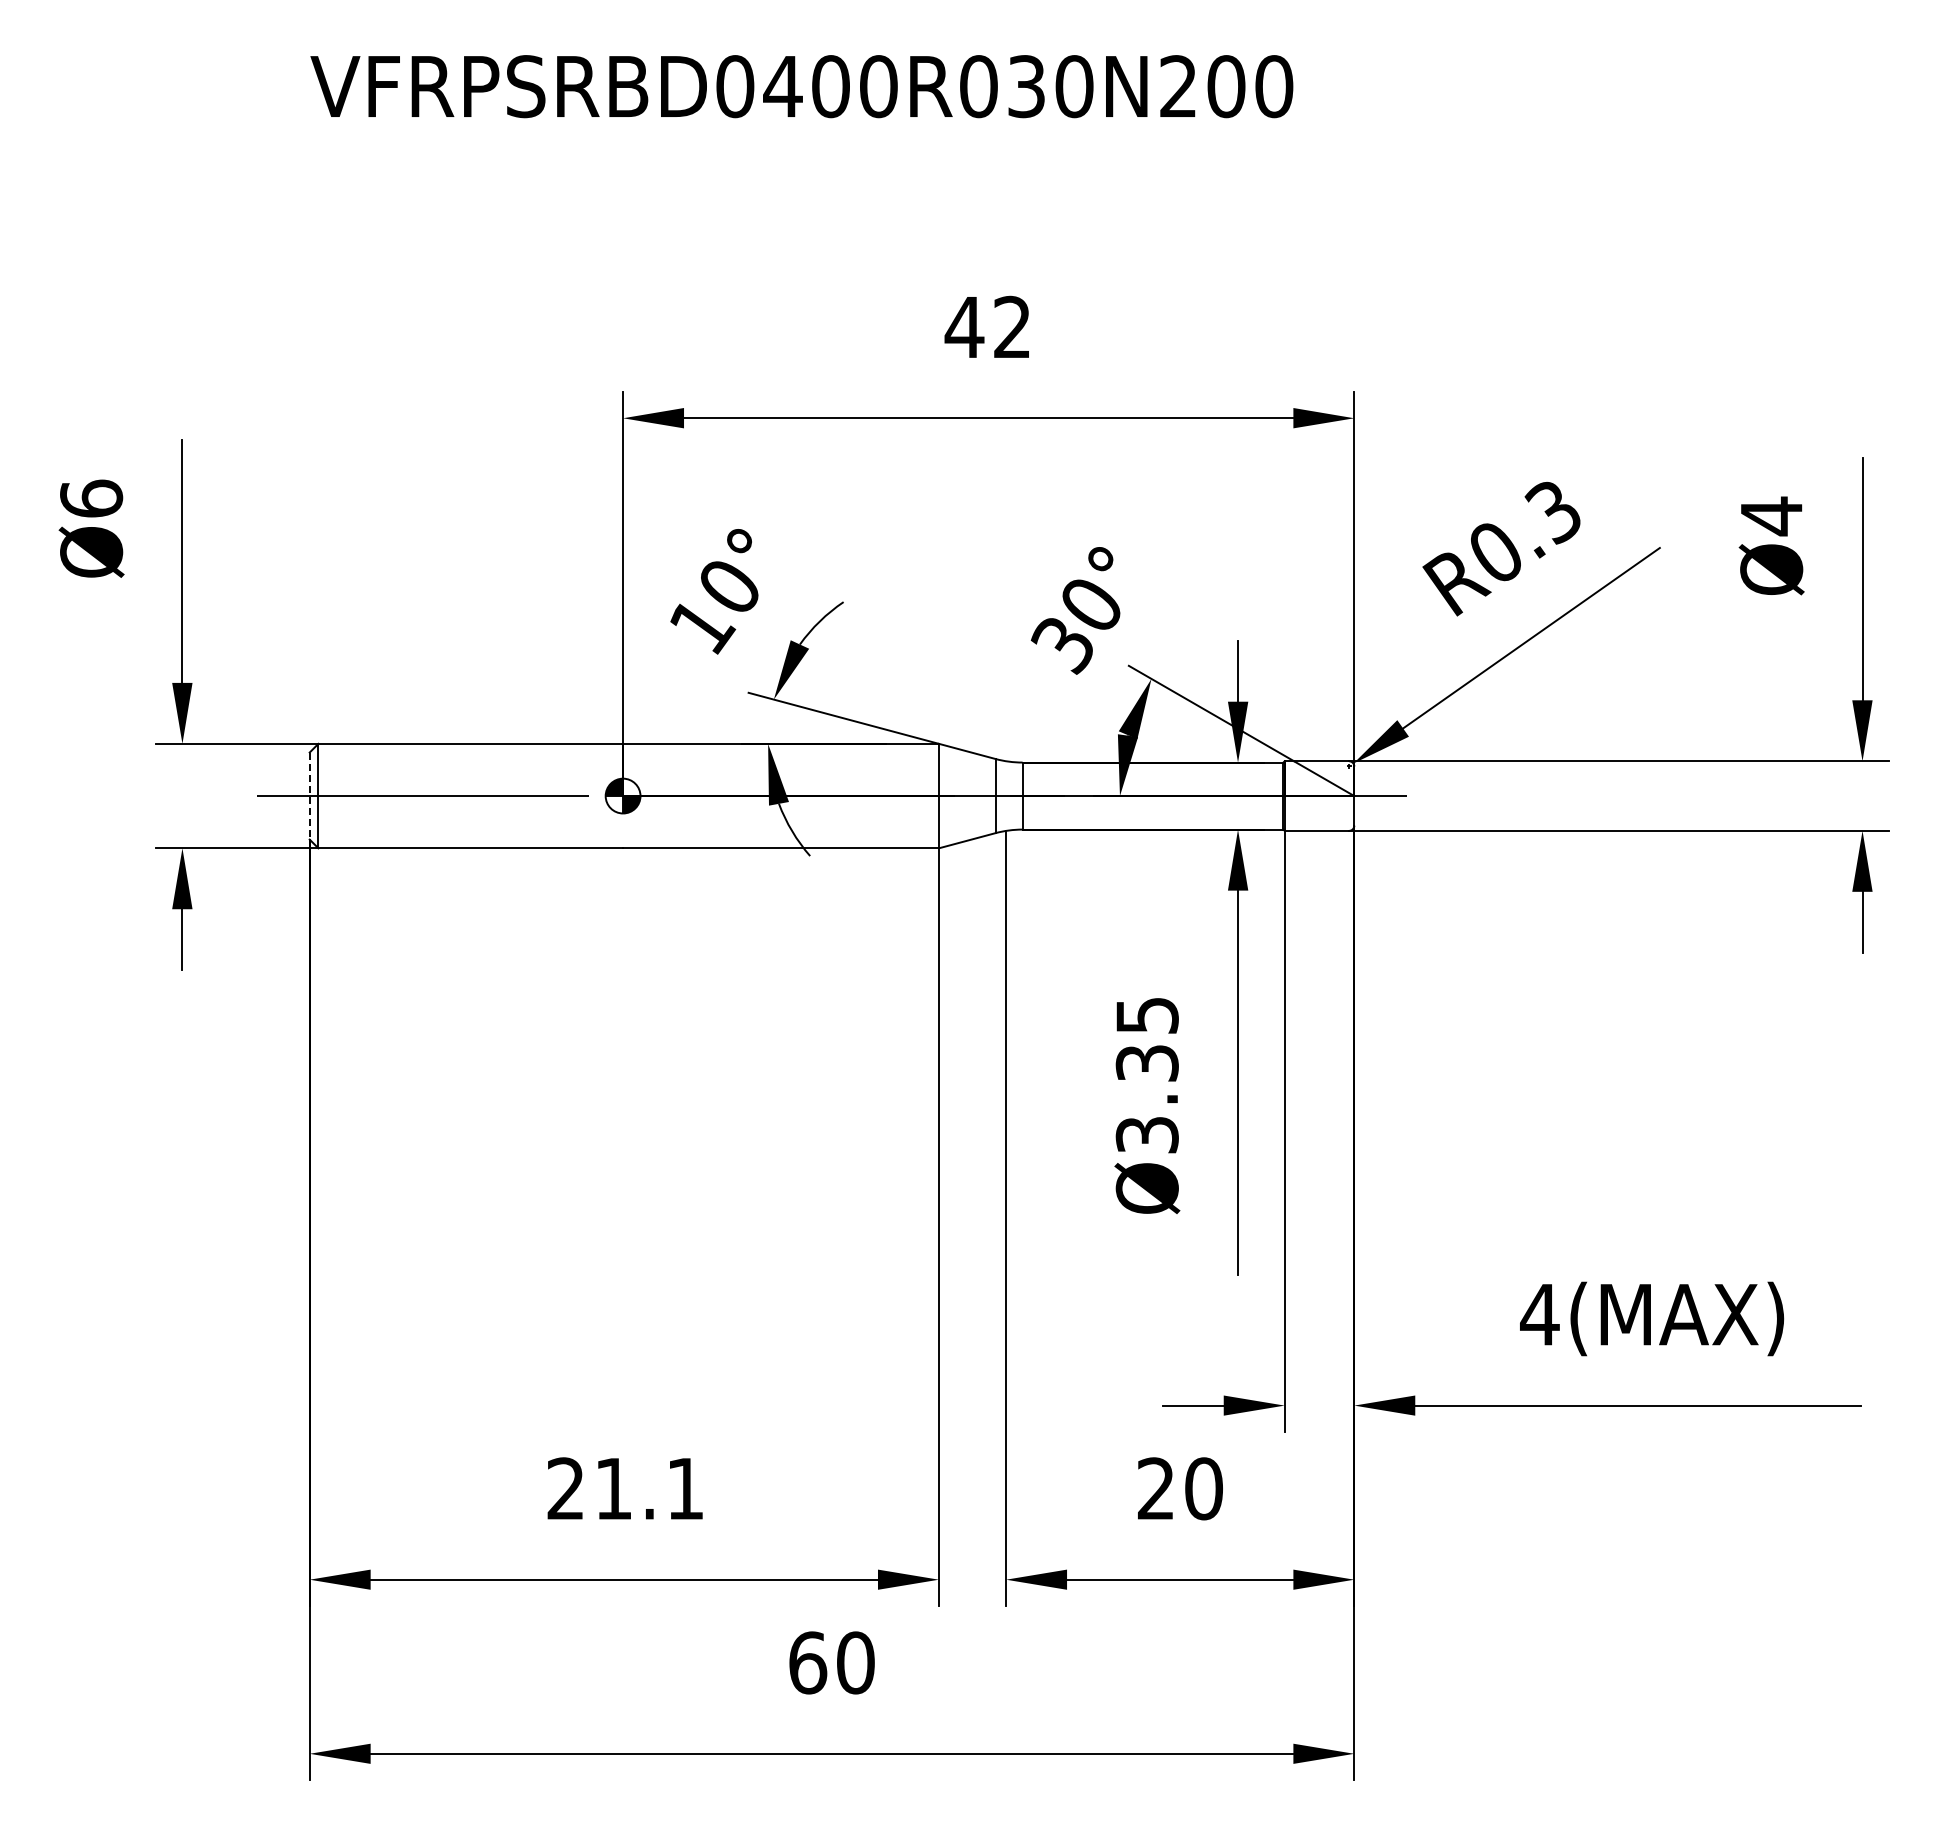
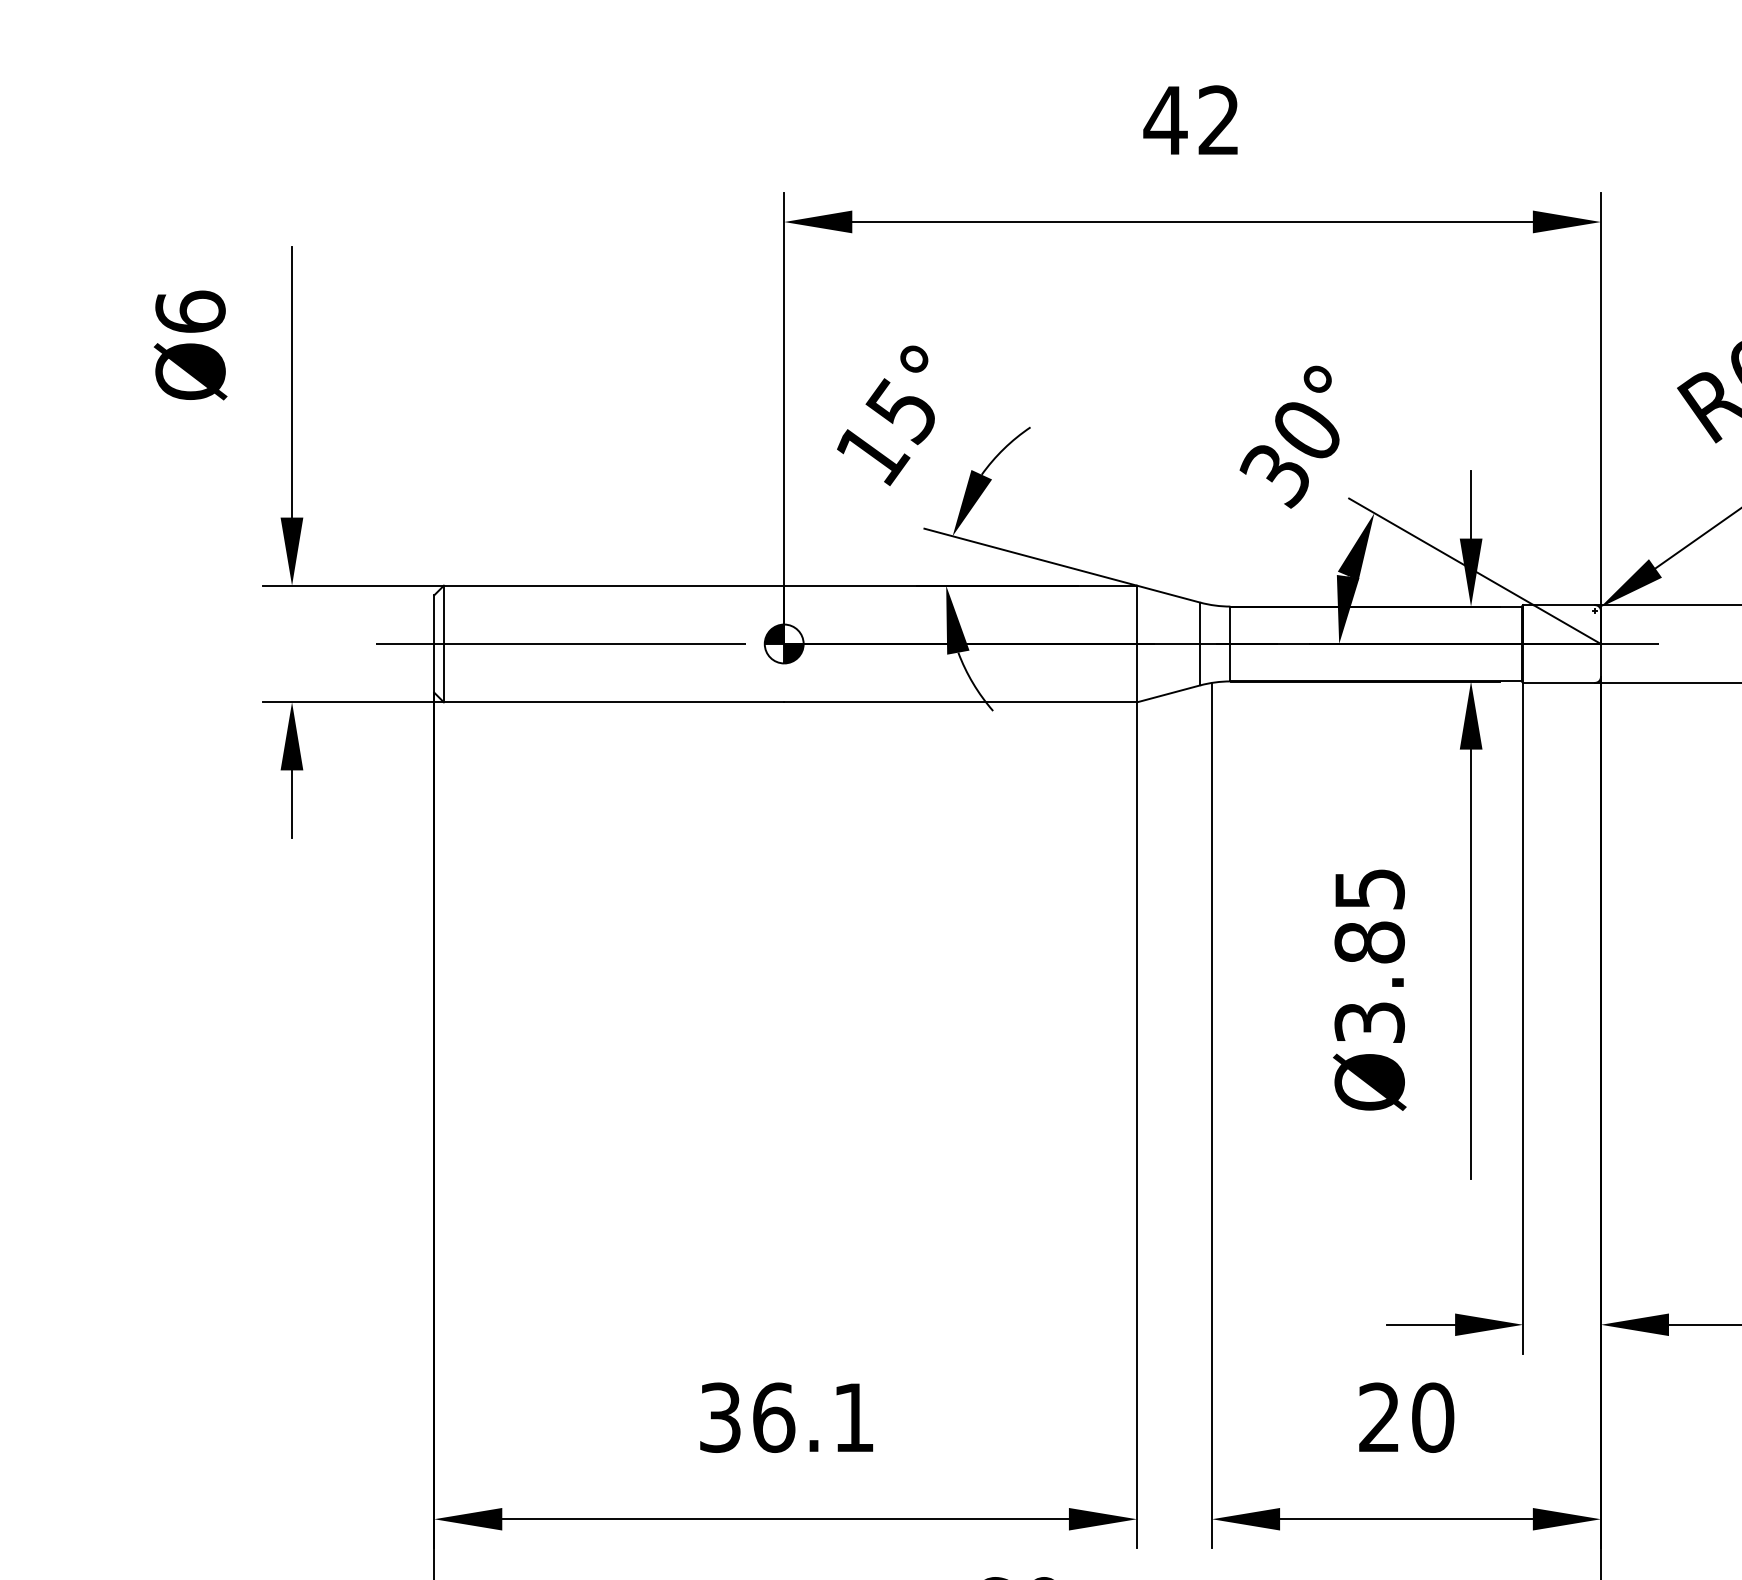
text: (727, 587) -> (900, 411), 10° -> 15°
line: (309, 796) -> (433, 644), dashed -> solid
text: (1146, 1063) -> (1368, 942), Ø3.35 -> Ø3.85
text: (590, 1488) -> (747, 1417), 21.1 -> 36.1

